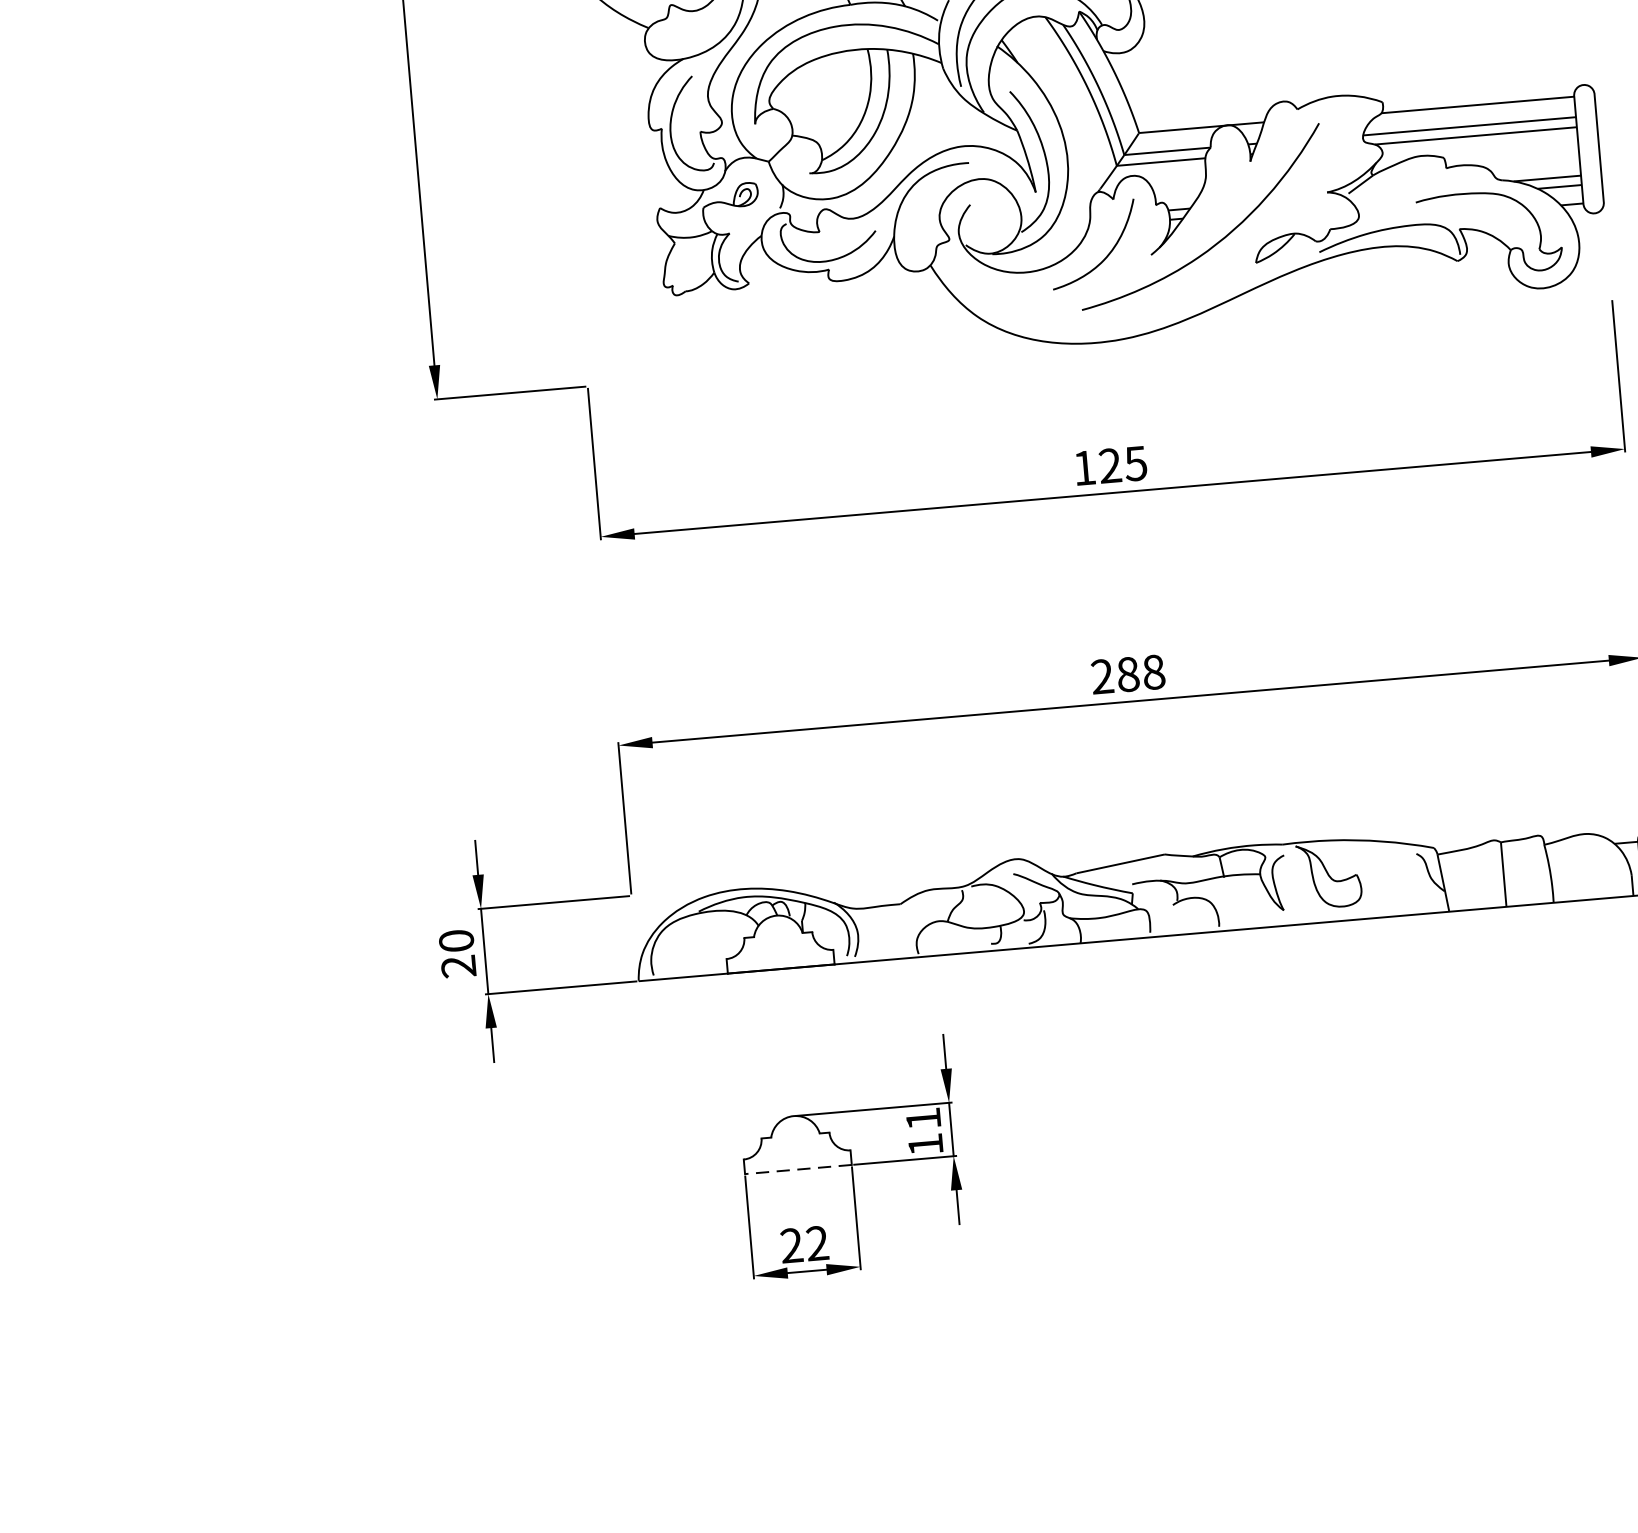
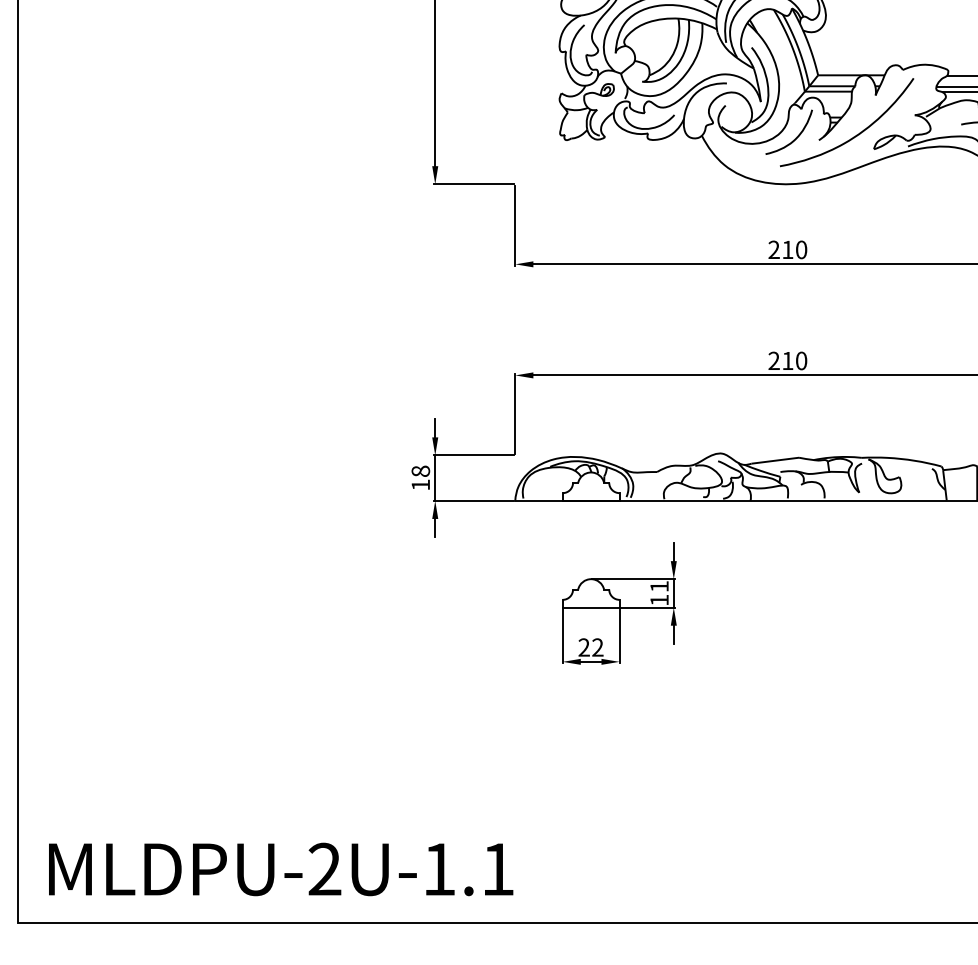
text: (1109, 465) -> (787, 249), 125 -> 210
text: (1140, 672) -> (794, 360), 288 -> 210
text: (456, 952) -> (420, 477), 20 -> 18
line: (797, 1169) -> (590, 607), dashed -> solid

